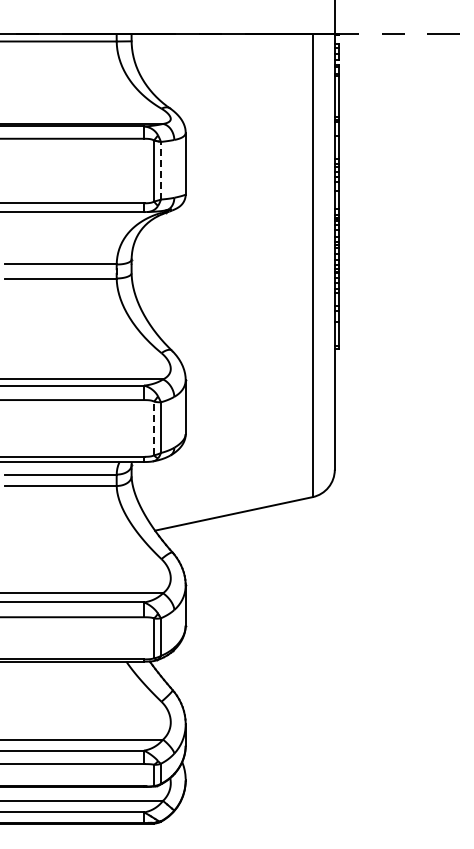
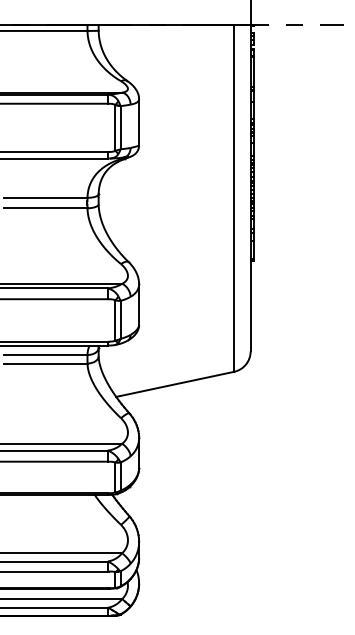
line: (160, 170) -> (120, 127), dashed -> solid
line: (153, 428) -> (115, 320), dashed -> solid

